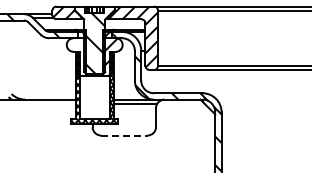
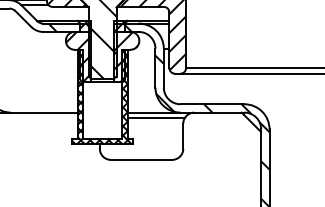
hatch: (75, 52) -> (77, 50), added
line: (124, 135) -> (141, 159), dashed -> solid

